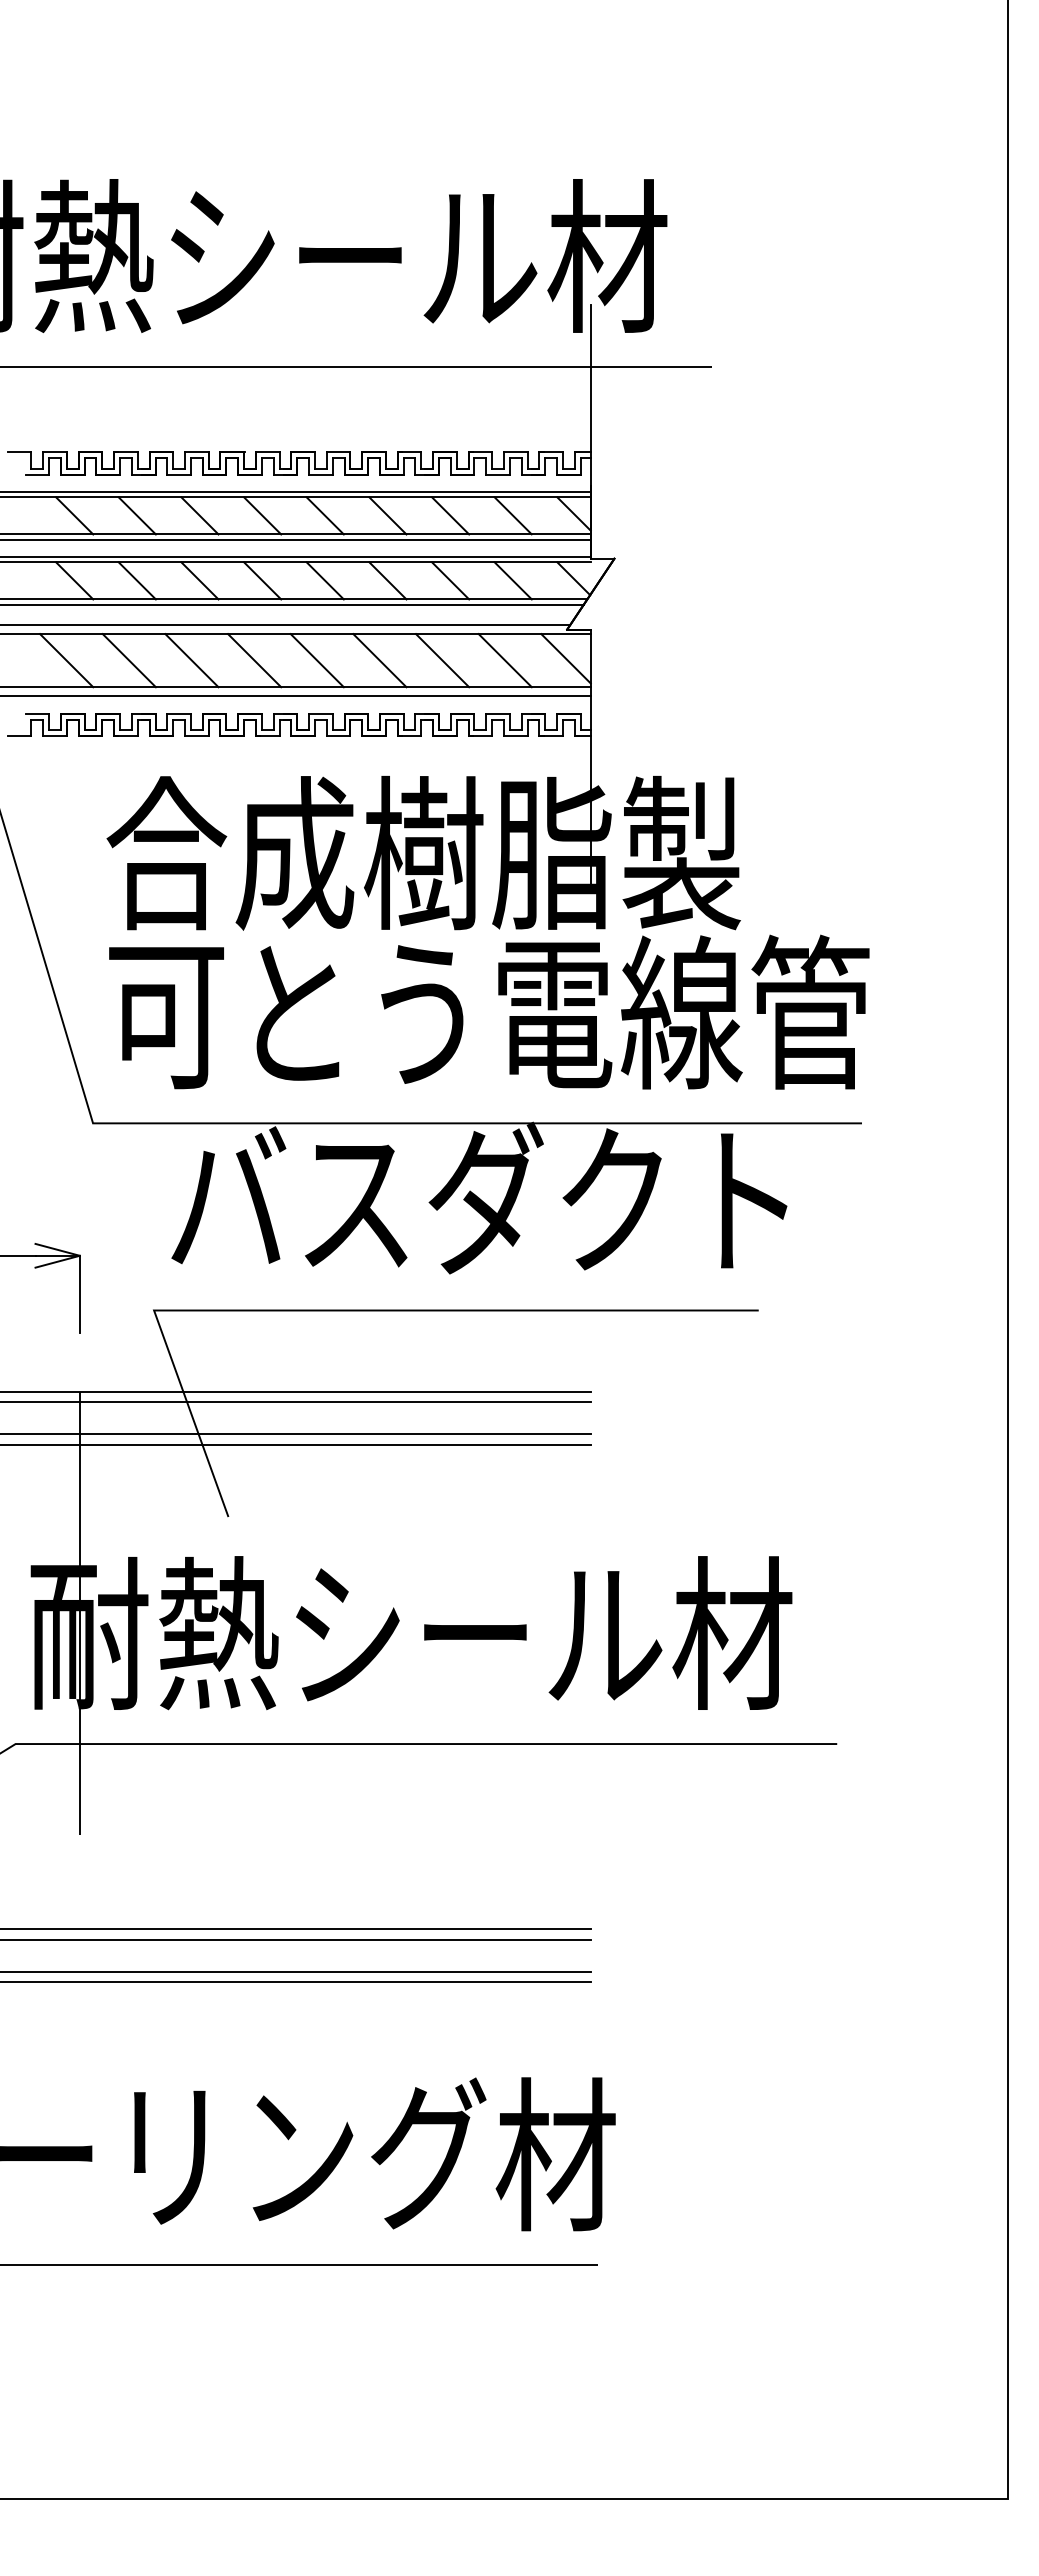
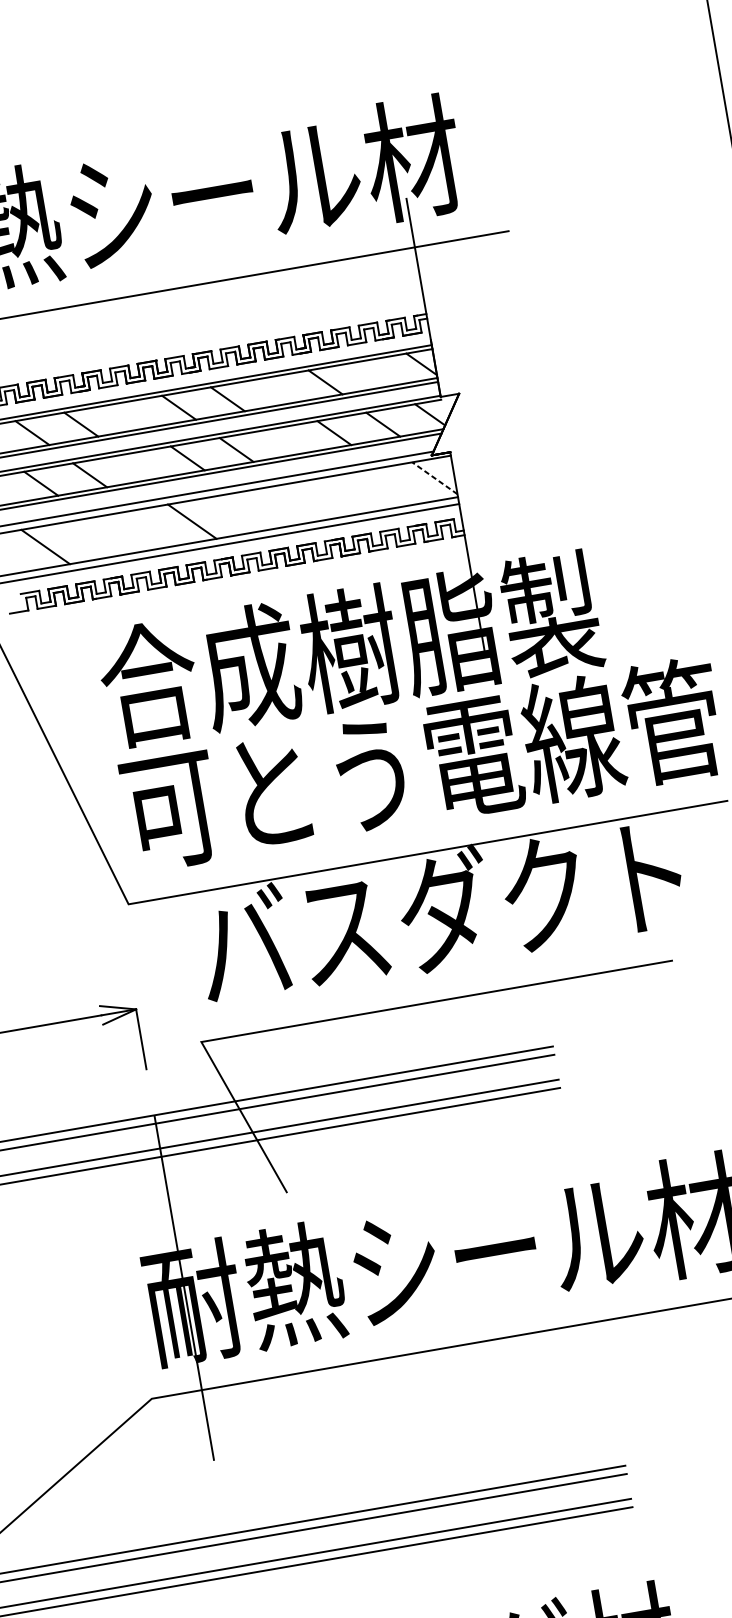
line: (199, 515) -> (129, 415), removed
line: (387, 515) -> (276, 390), removed
line: (512, 515) -> (373, 373), removed
line: (199, 580) -> (138, 466), removed
line: (387, 580) -> (285, 441), removed
line: (566, 658) -> (435, 478), solid -> dashed
line: (128, 660) -> (93, 538), removed
line: (191, 660) -> (143, 530), removed
line: (316, 660) -> (240, 513), removed
line: (379, 660) -> (289, 504), removed
line: (442, 660) -> (338, 496), removed
line: (504, 660) -> (387, 487), removed

